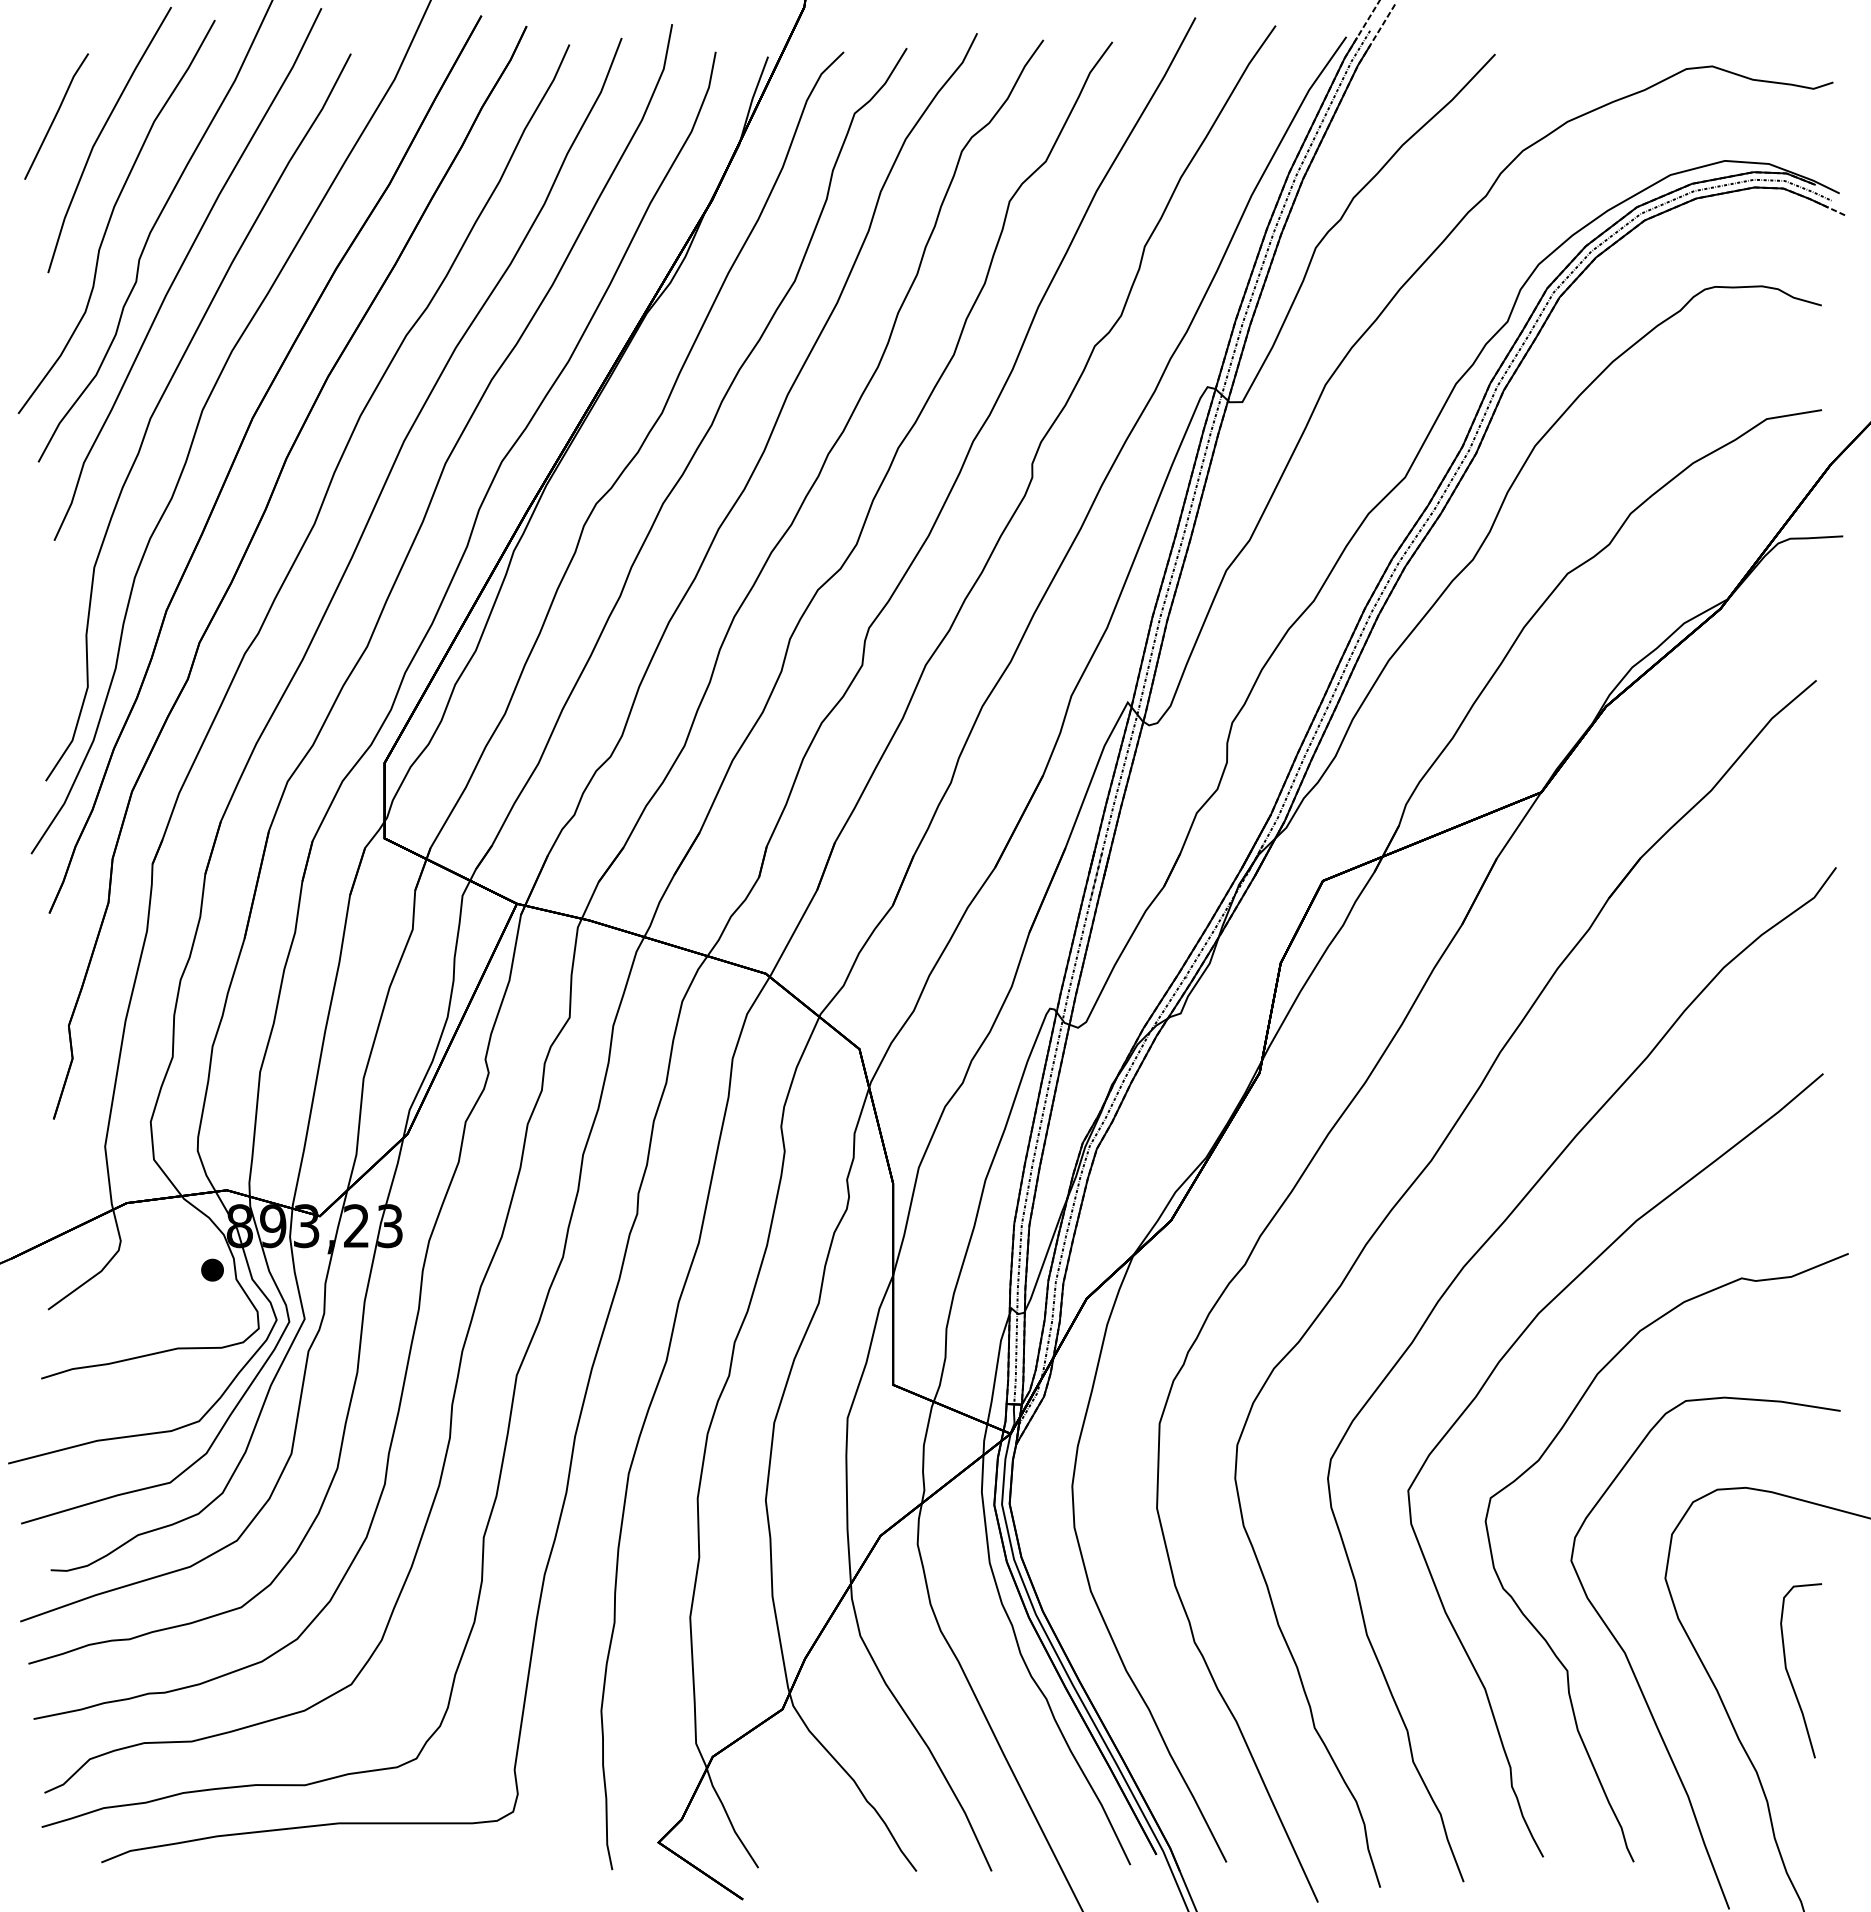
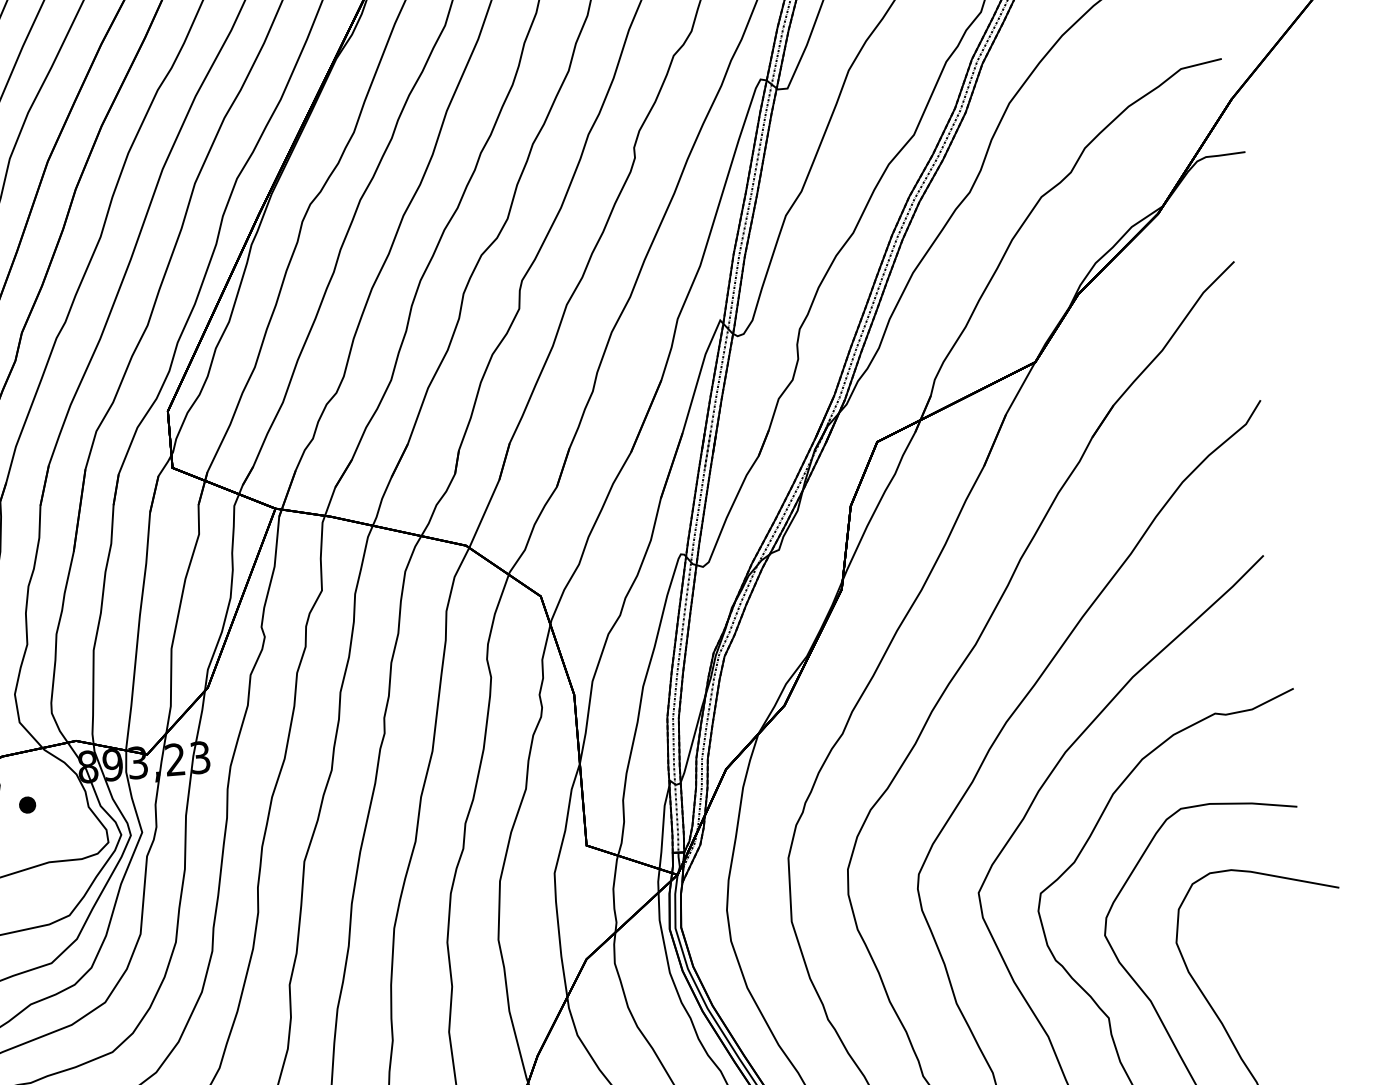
part: (212, 1269) -> (27, 804), moved
part: (1789, 1674) -> (1275, 1007), removed

